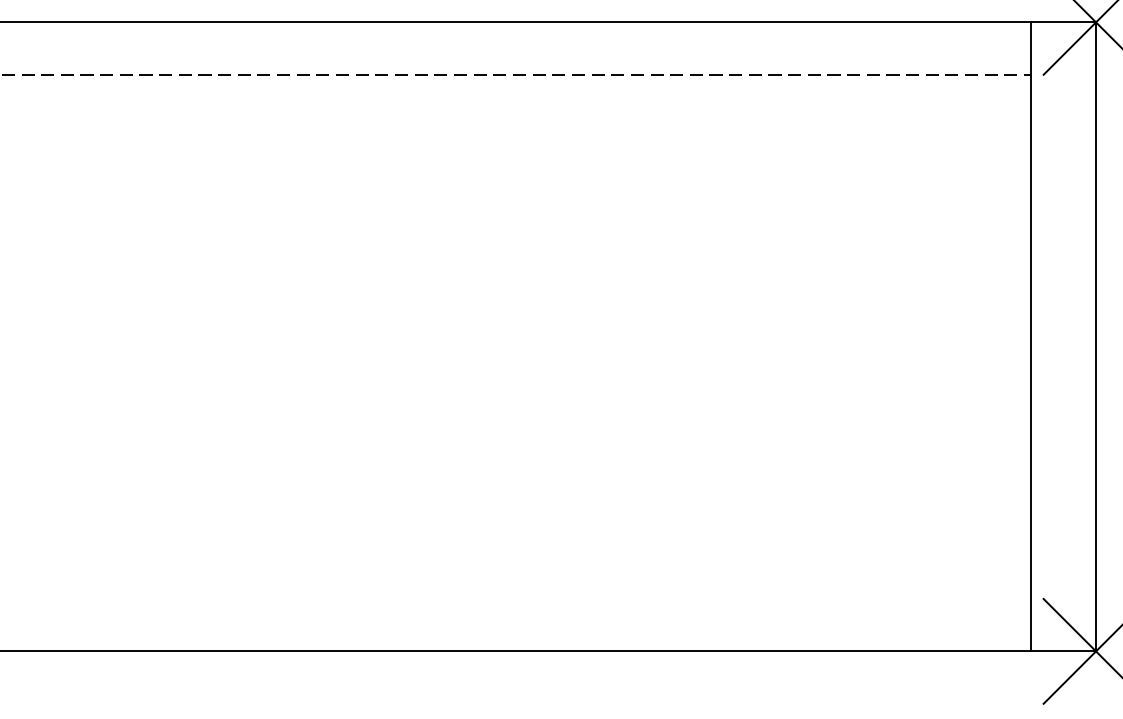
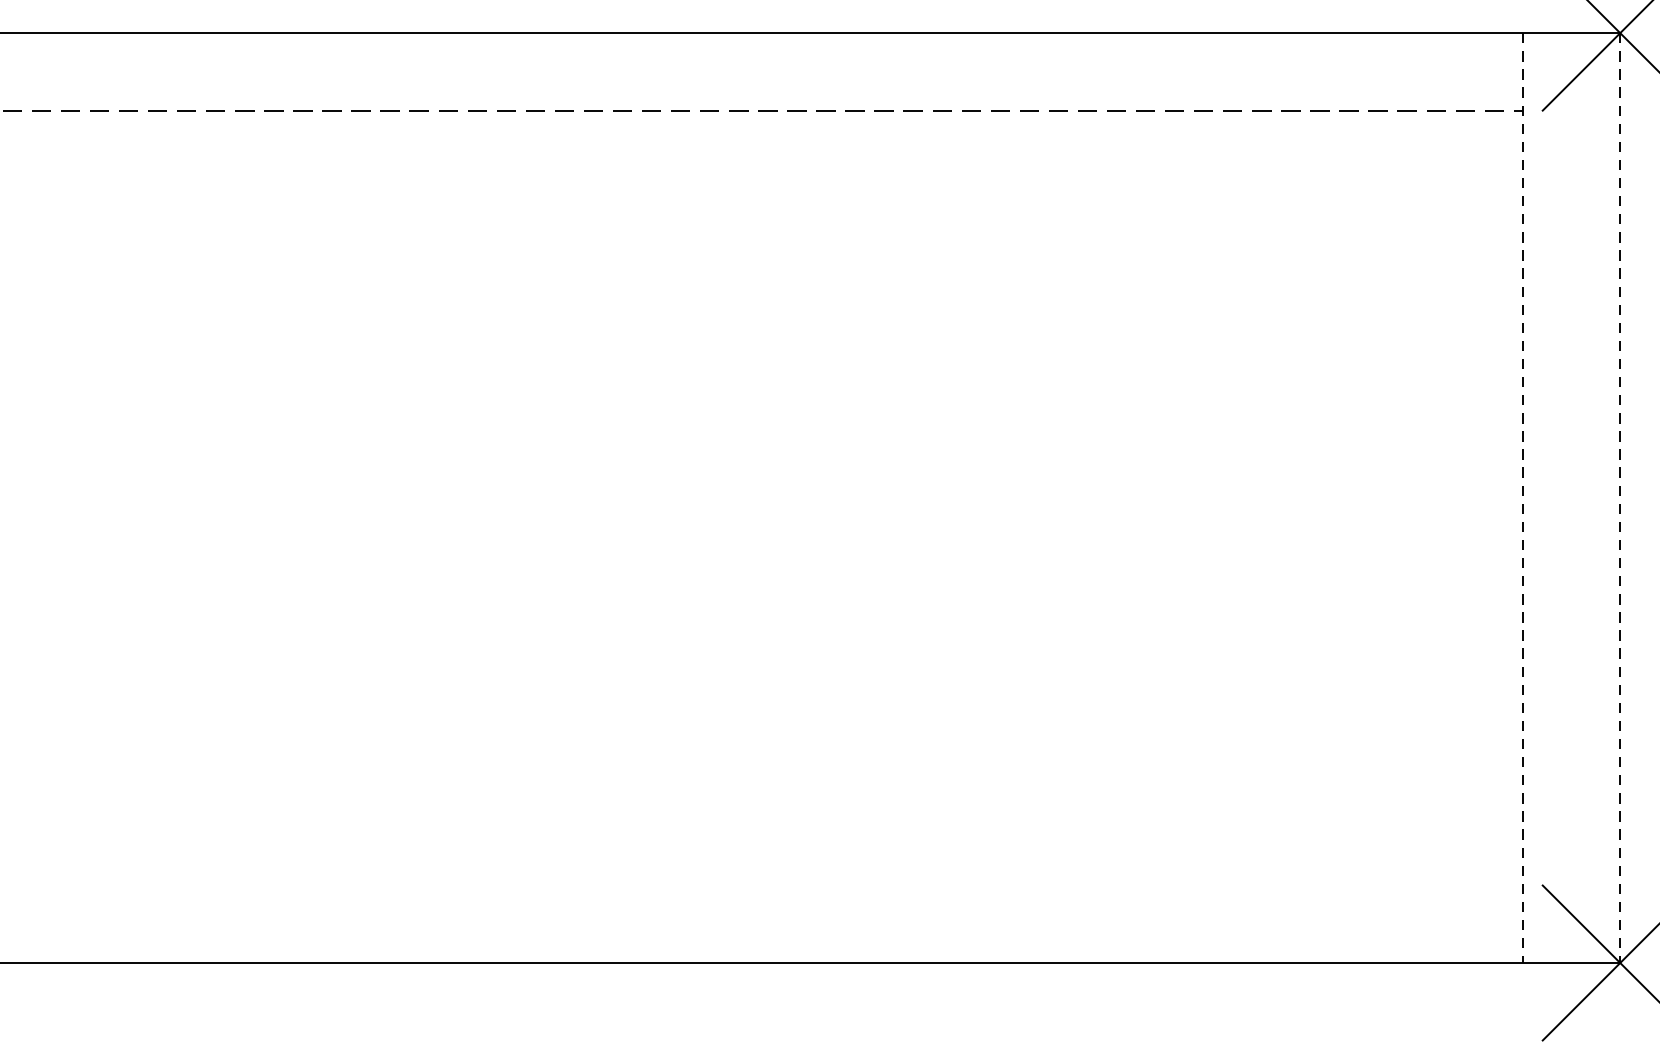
line: (1030, 336) -> (1523, 497), solid -> dashed
line: (1096, 336) -> (1620, 497), solid -> dashed

